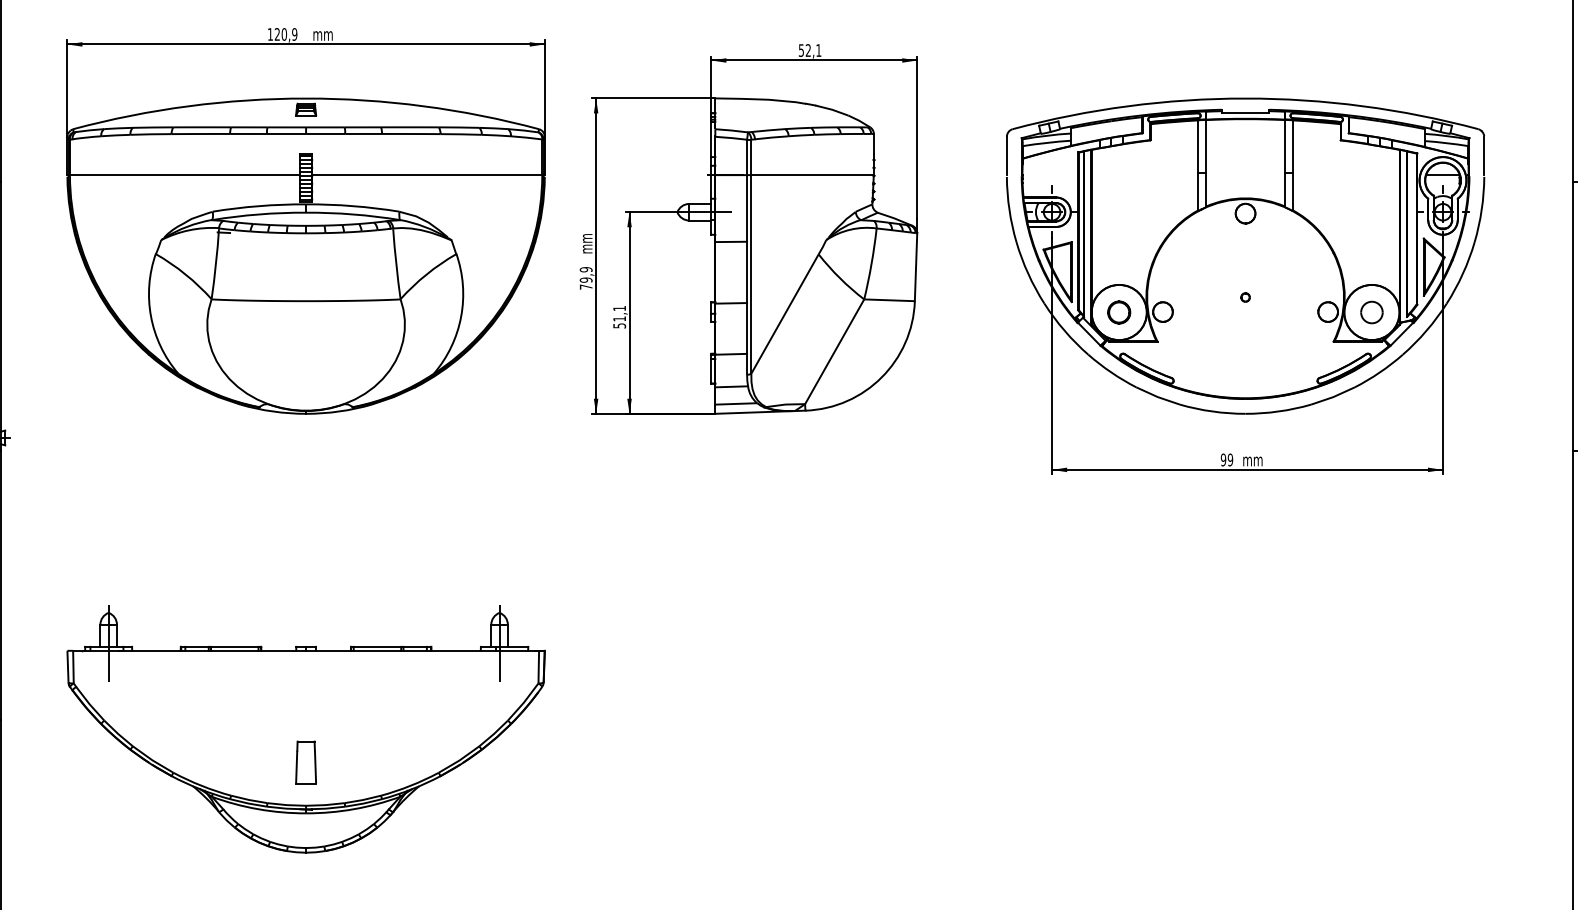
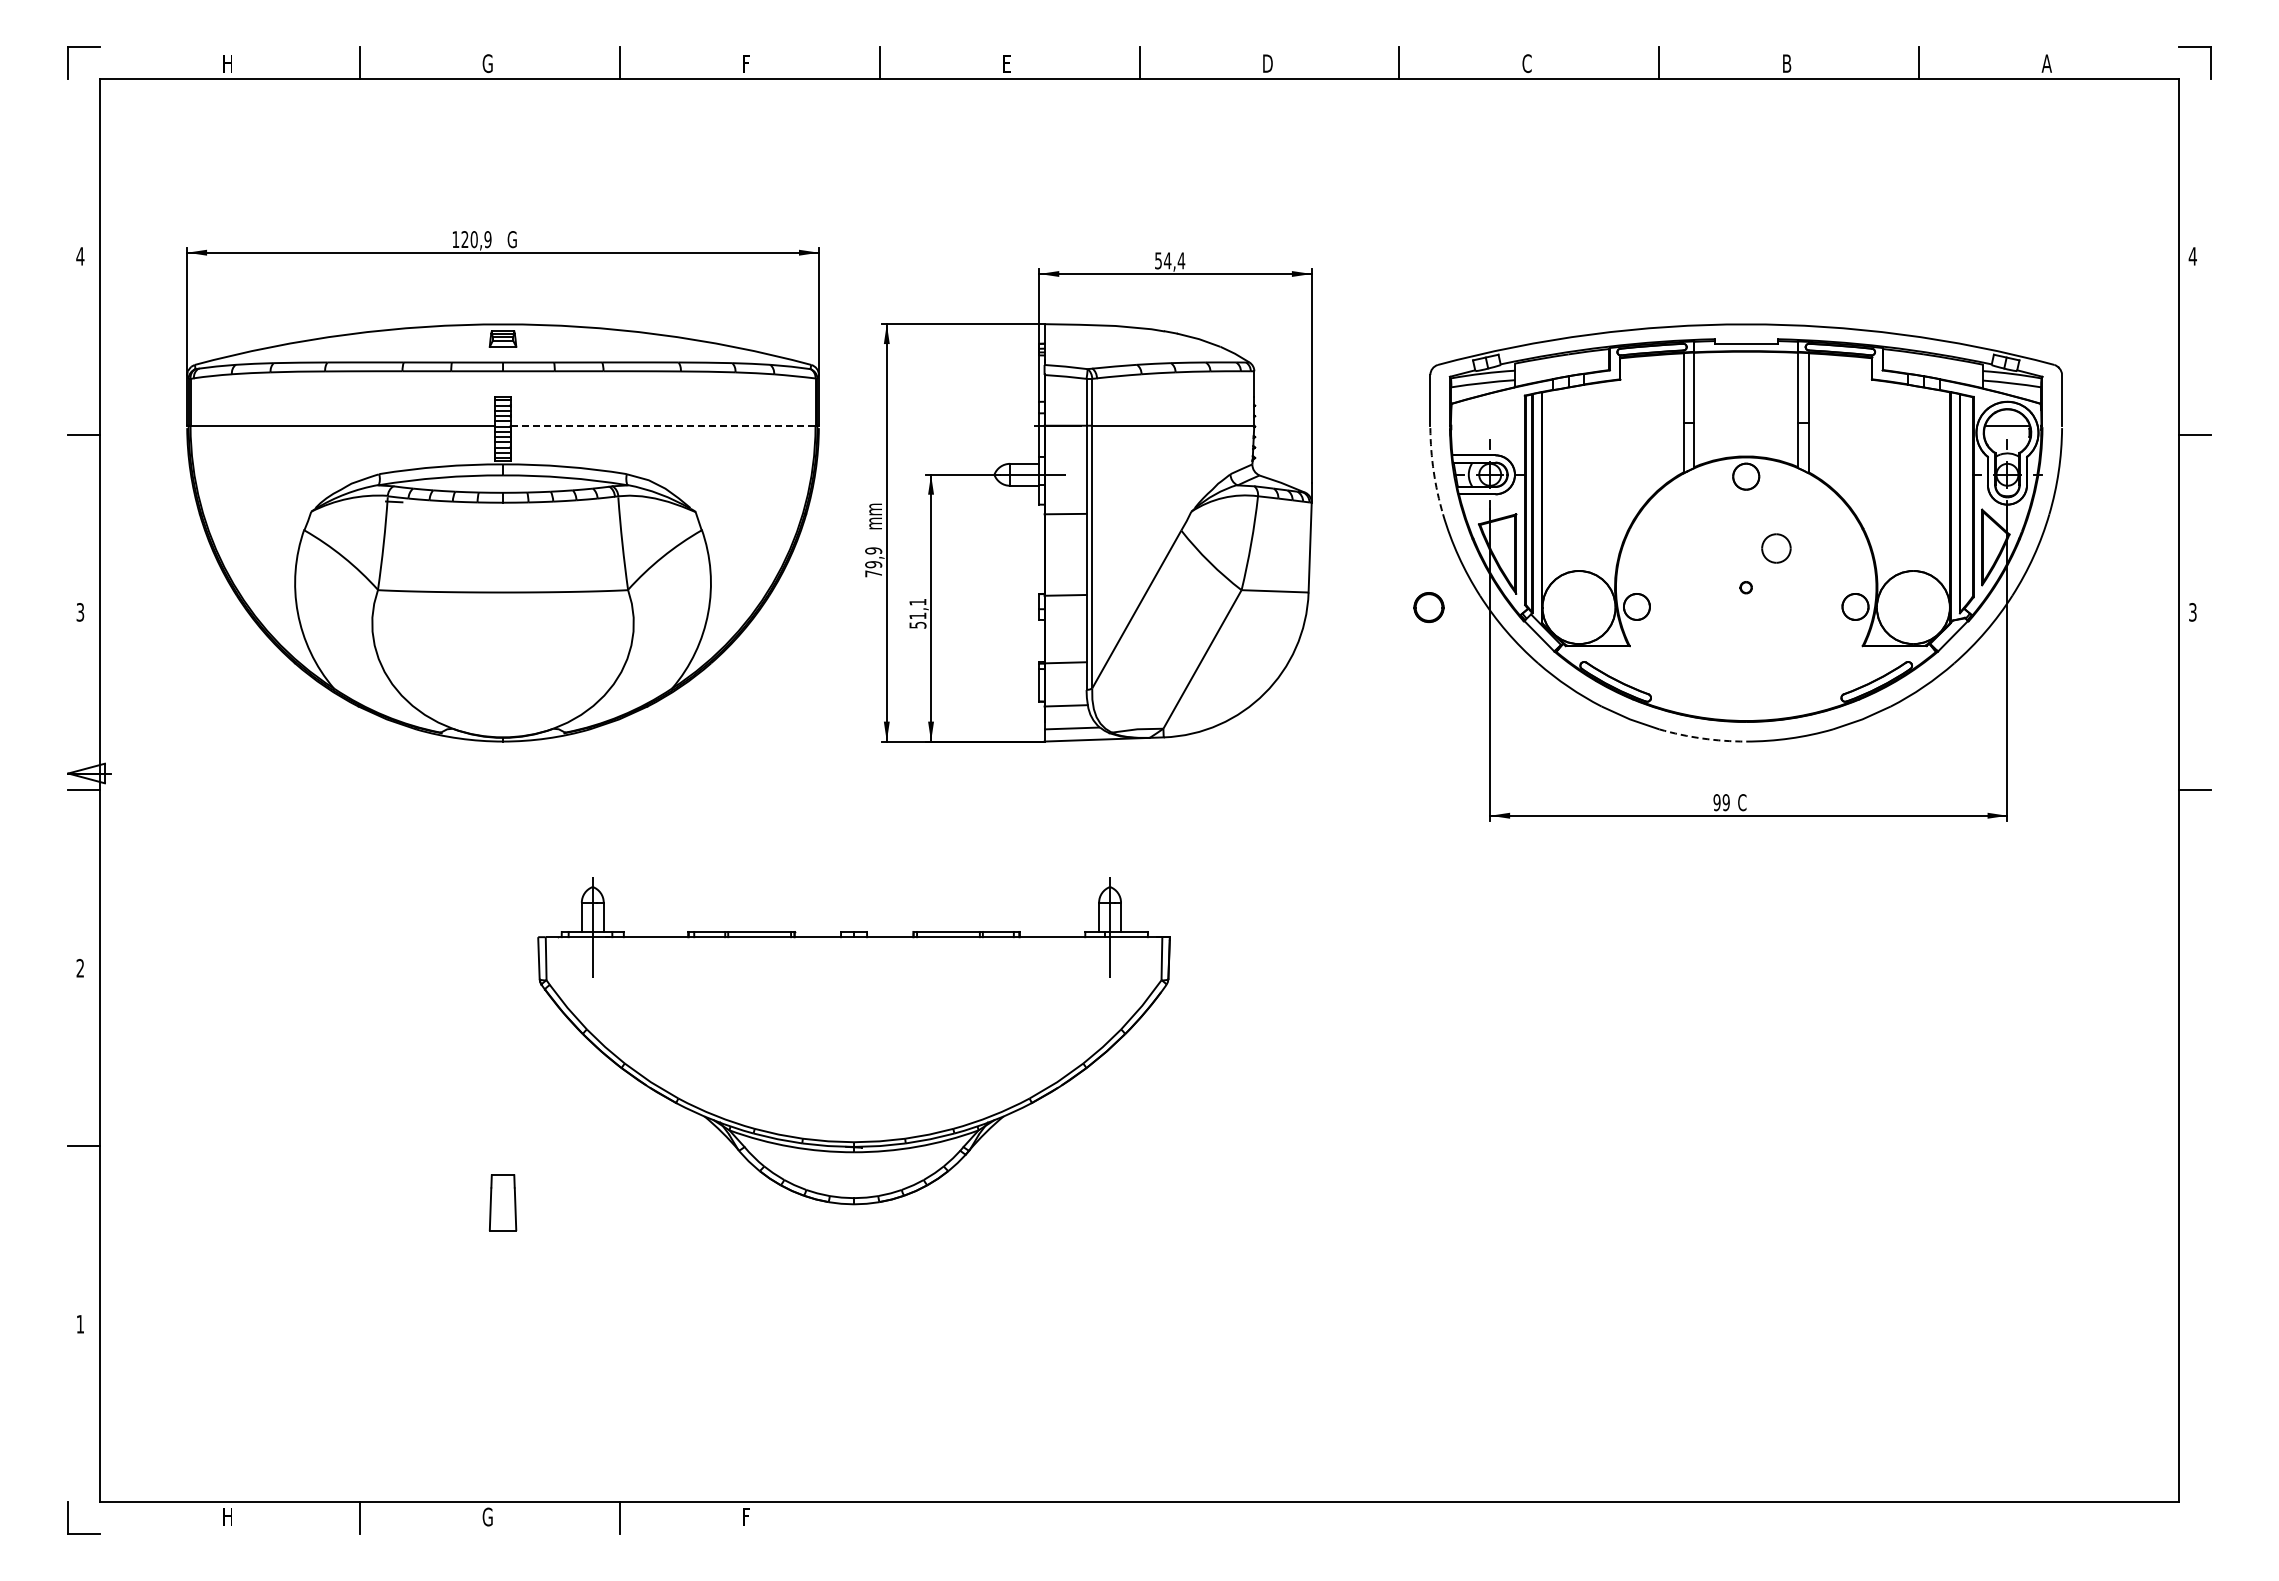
text: (320, 34) -> (522, 239), mm -> G
text: (813, 50) -> (1174, 260), 52,1 -> 54,4
line: (427, 174) -> (663, 425), solid -> dashed
arc: (1009, 209) -> (1433, 471), solid -> dashed
part: (1118, 312) -> (1428, 607), moved
part: (1371, 312) -> (1776, 548), moved
arc: (1212, 411) -> (1702, 738), solid -> dashed
text: (1251, 459) -> (1753, 802), mm -> C
part: (305, 729) -> (853, 1041), moved

